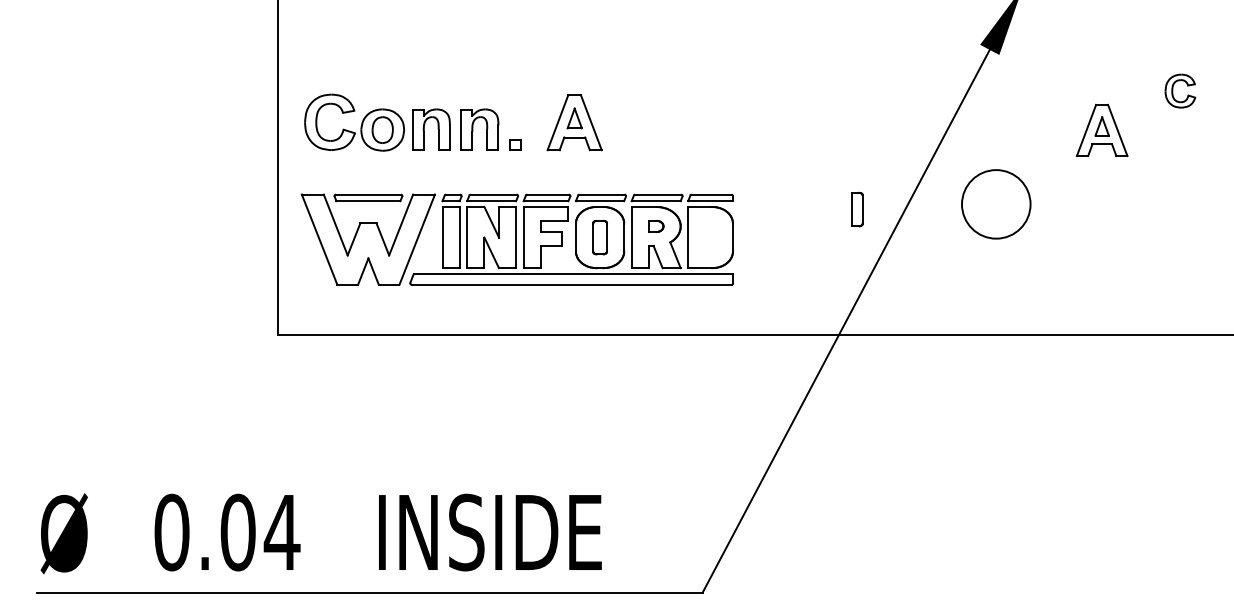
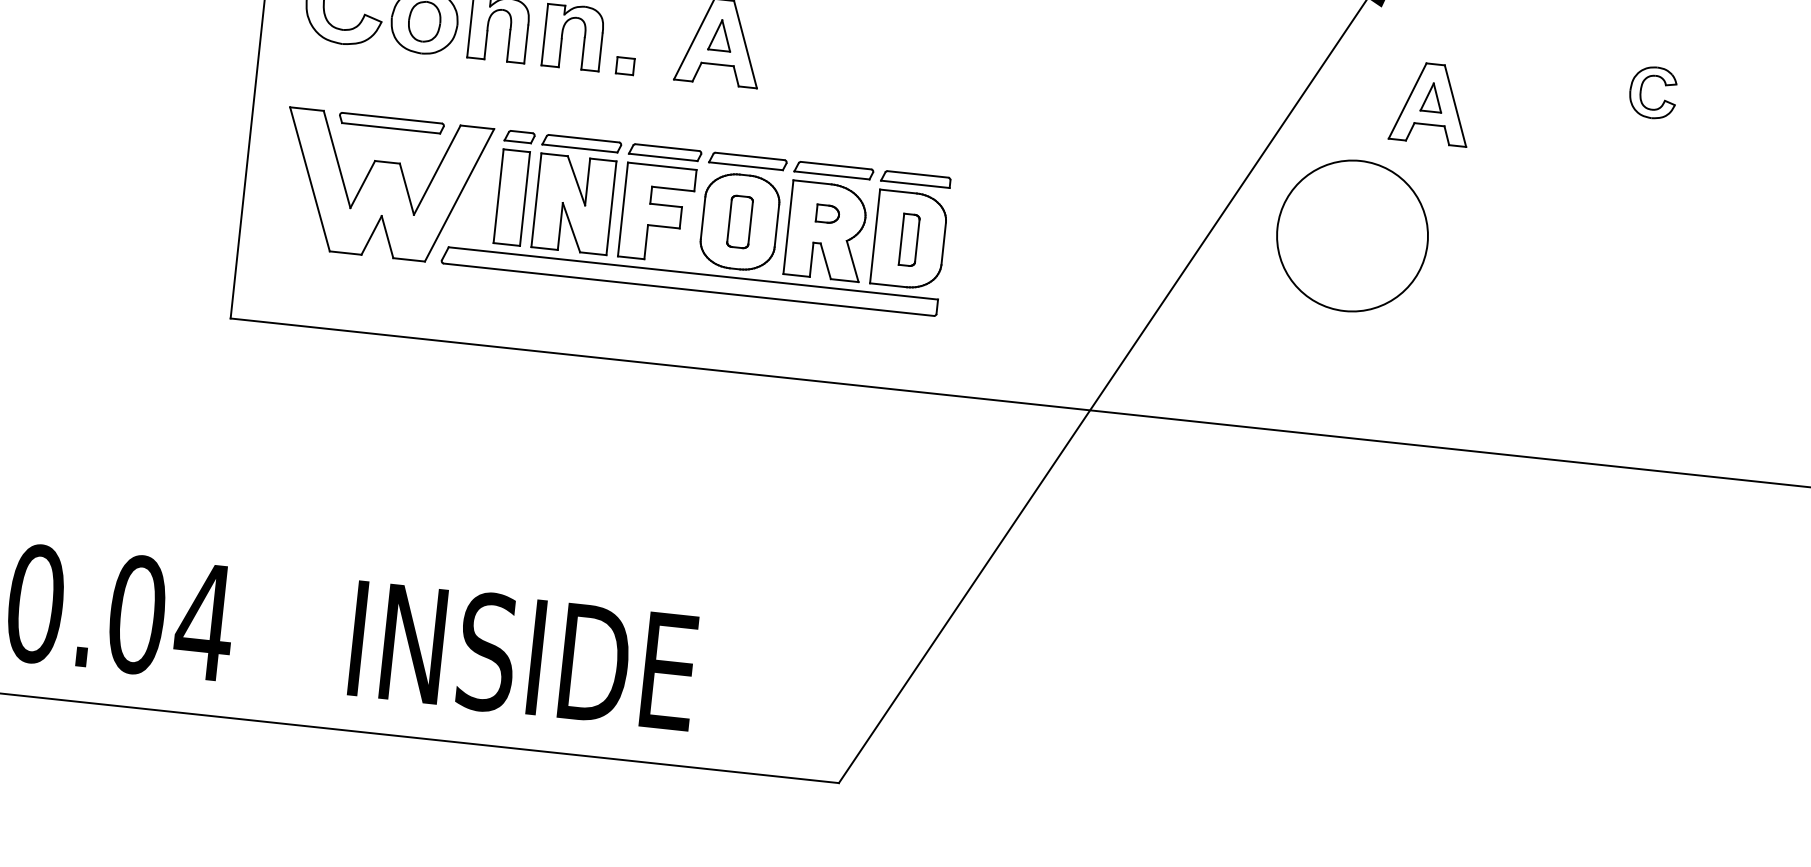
part: (1101, 130) -> (1430, 103), moved
circle: (996, 204) -> (1352, 236), size x1.43
part: (857, 209) -> (909, 239), moved

